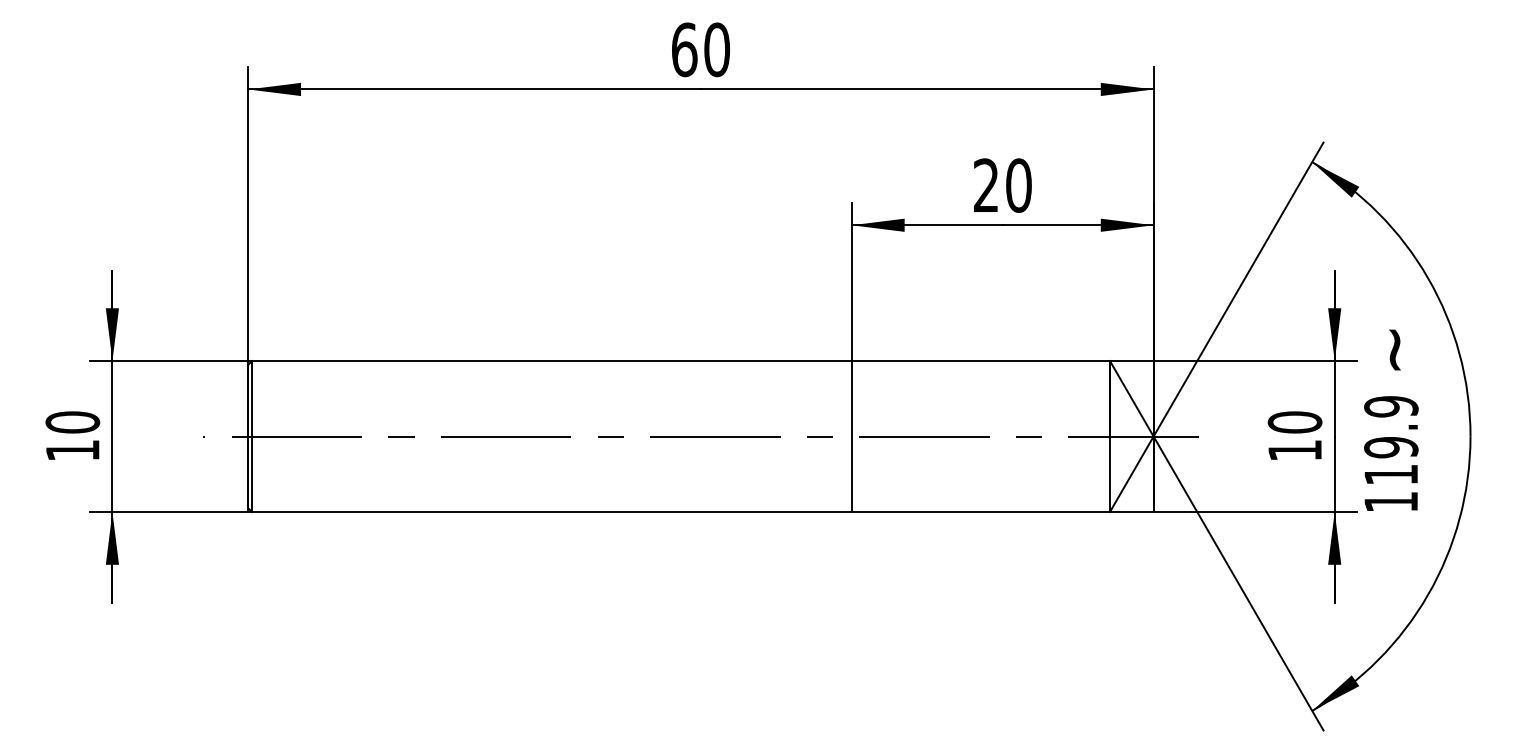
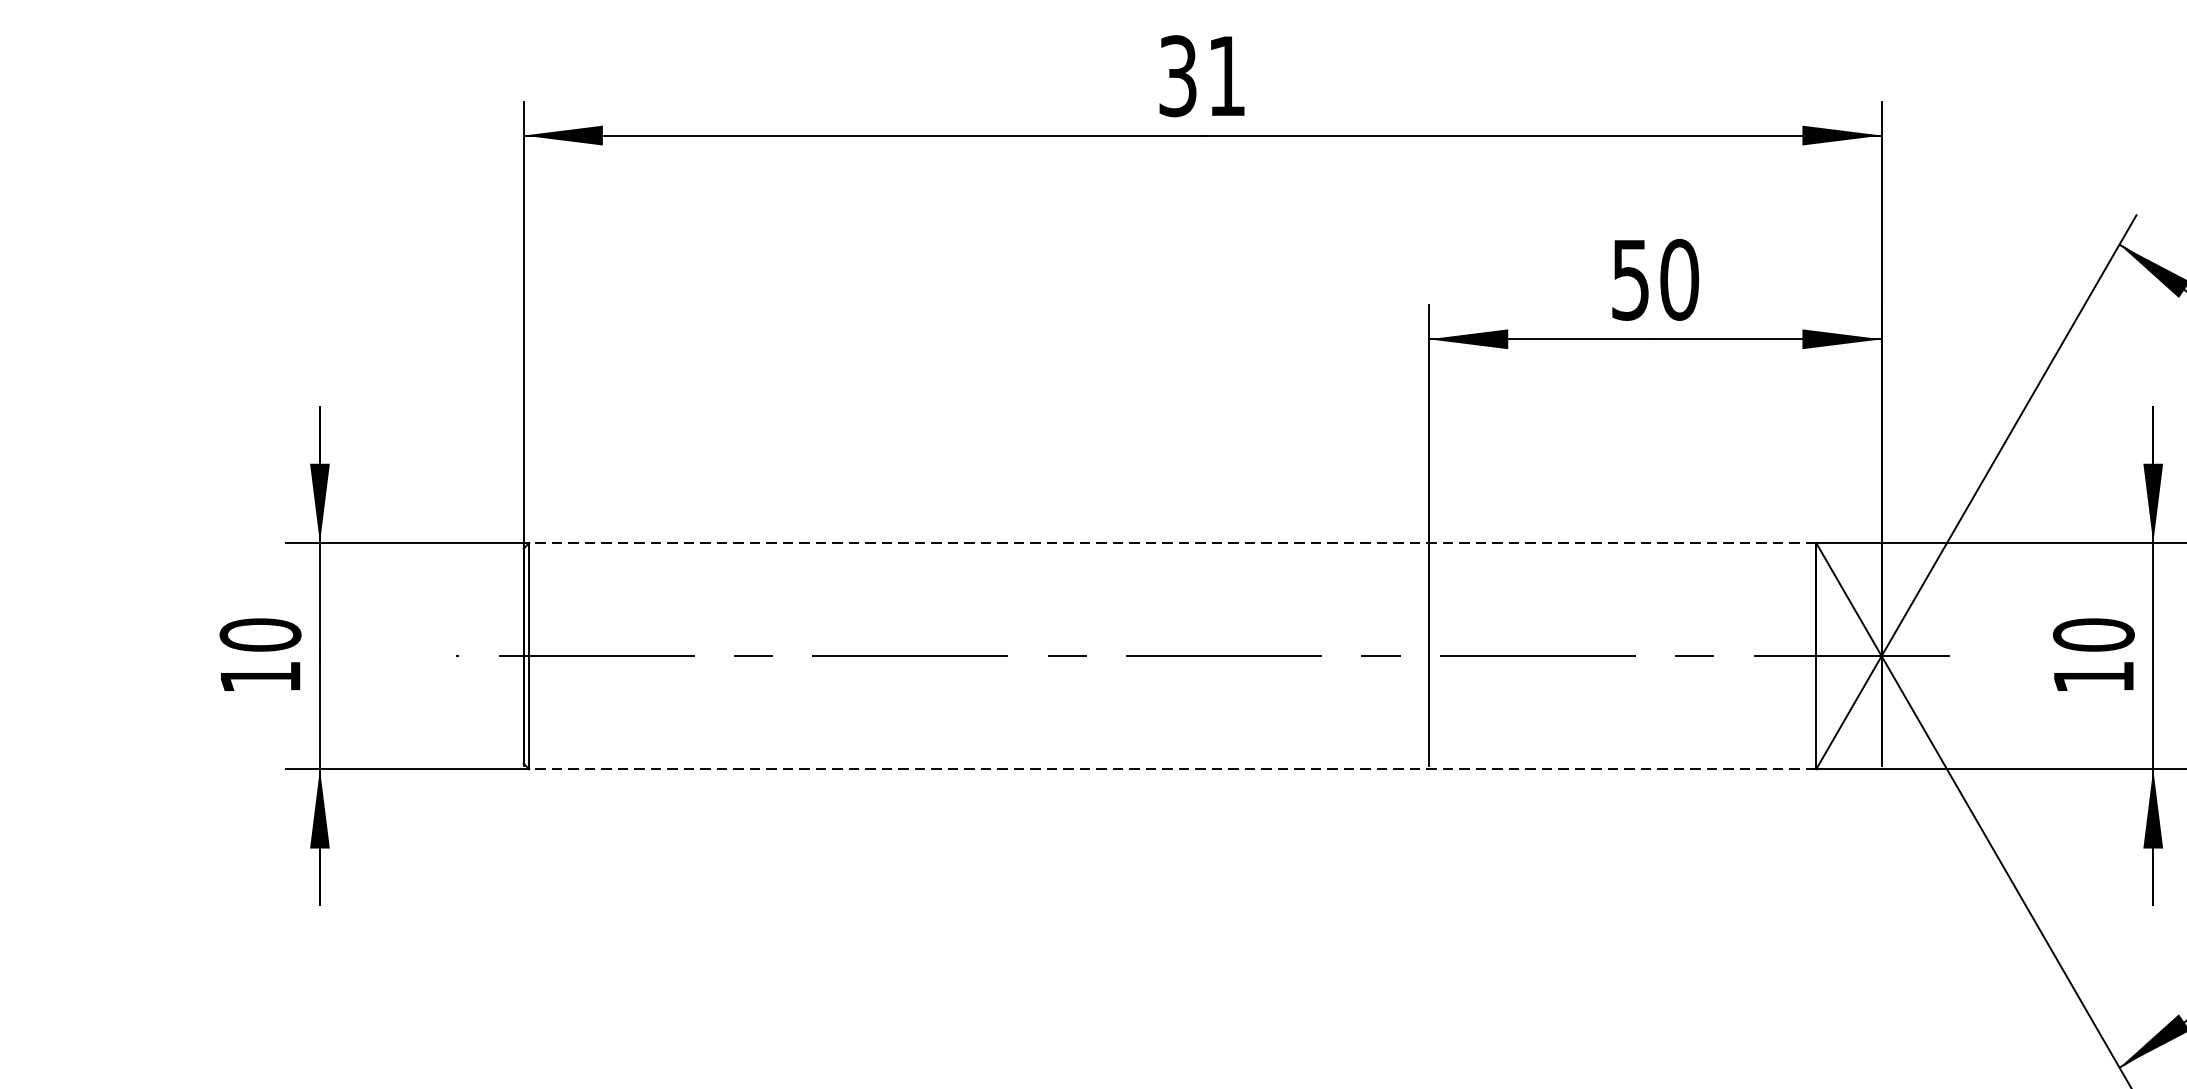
text: (701, 49) -> (1203, 75), 60 -> 31
text: (986, 185) -> (1630, 279), 20 -> 50
line: (680, 361) -> (1172, 543), solid -> dashed
line: (680, 511) -> (1172, 768), solid -> dashed

